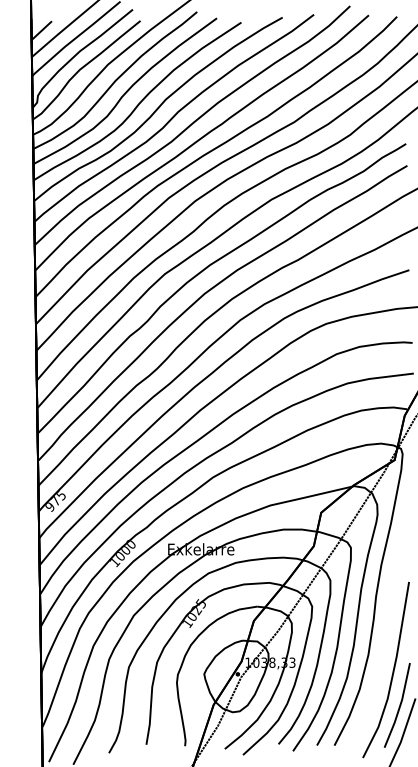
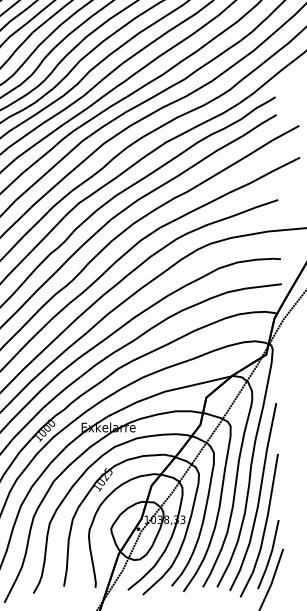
curve: (385, 634) -> (258, 496), added

